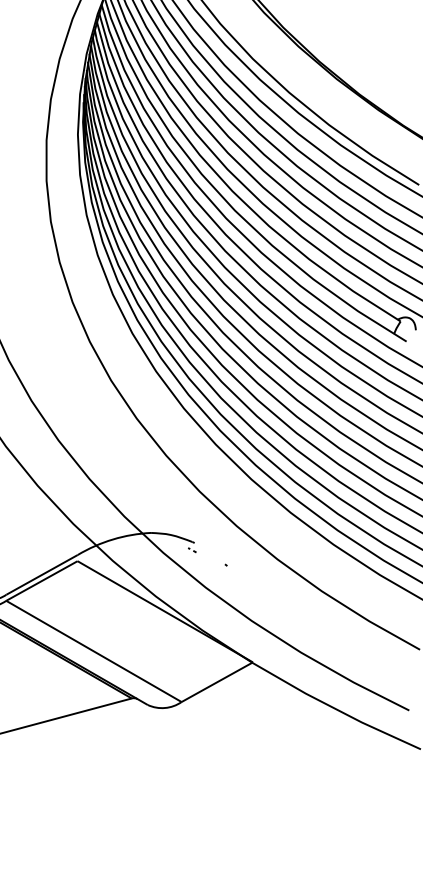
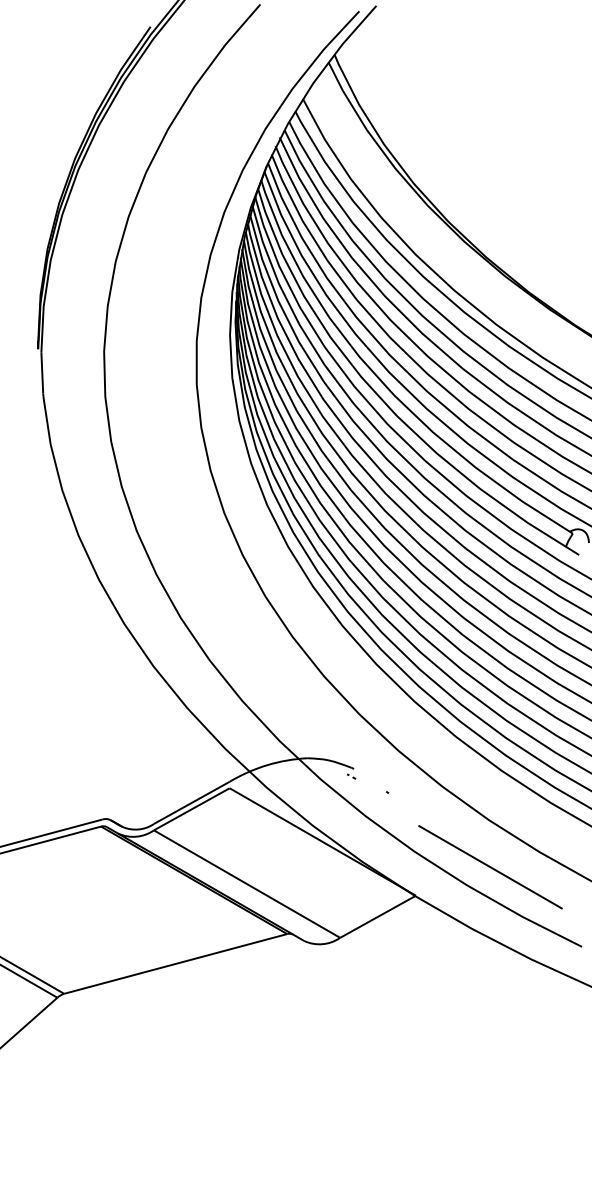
line: (323, 635) -> (490, 867), added

